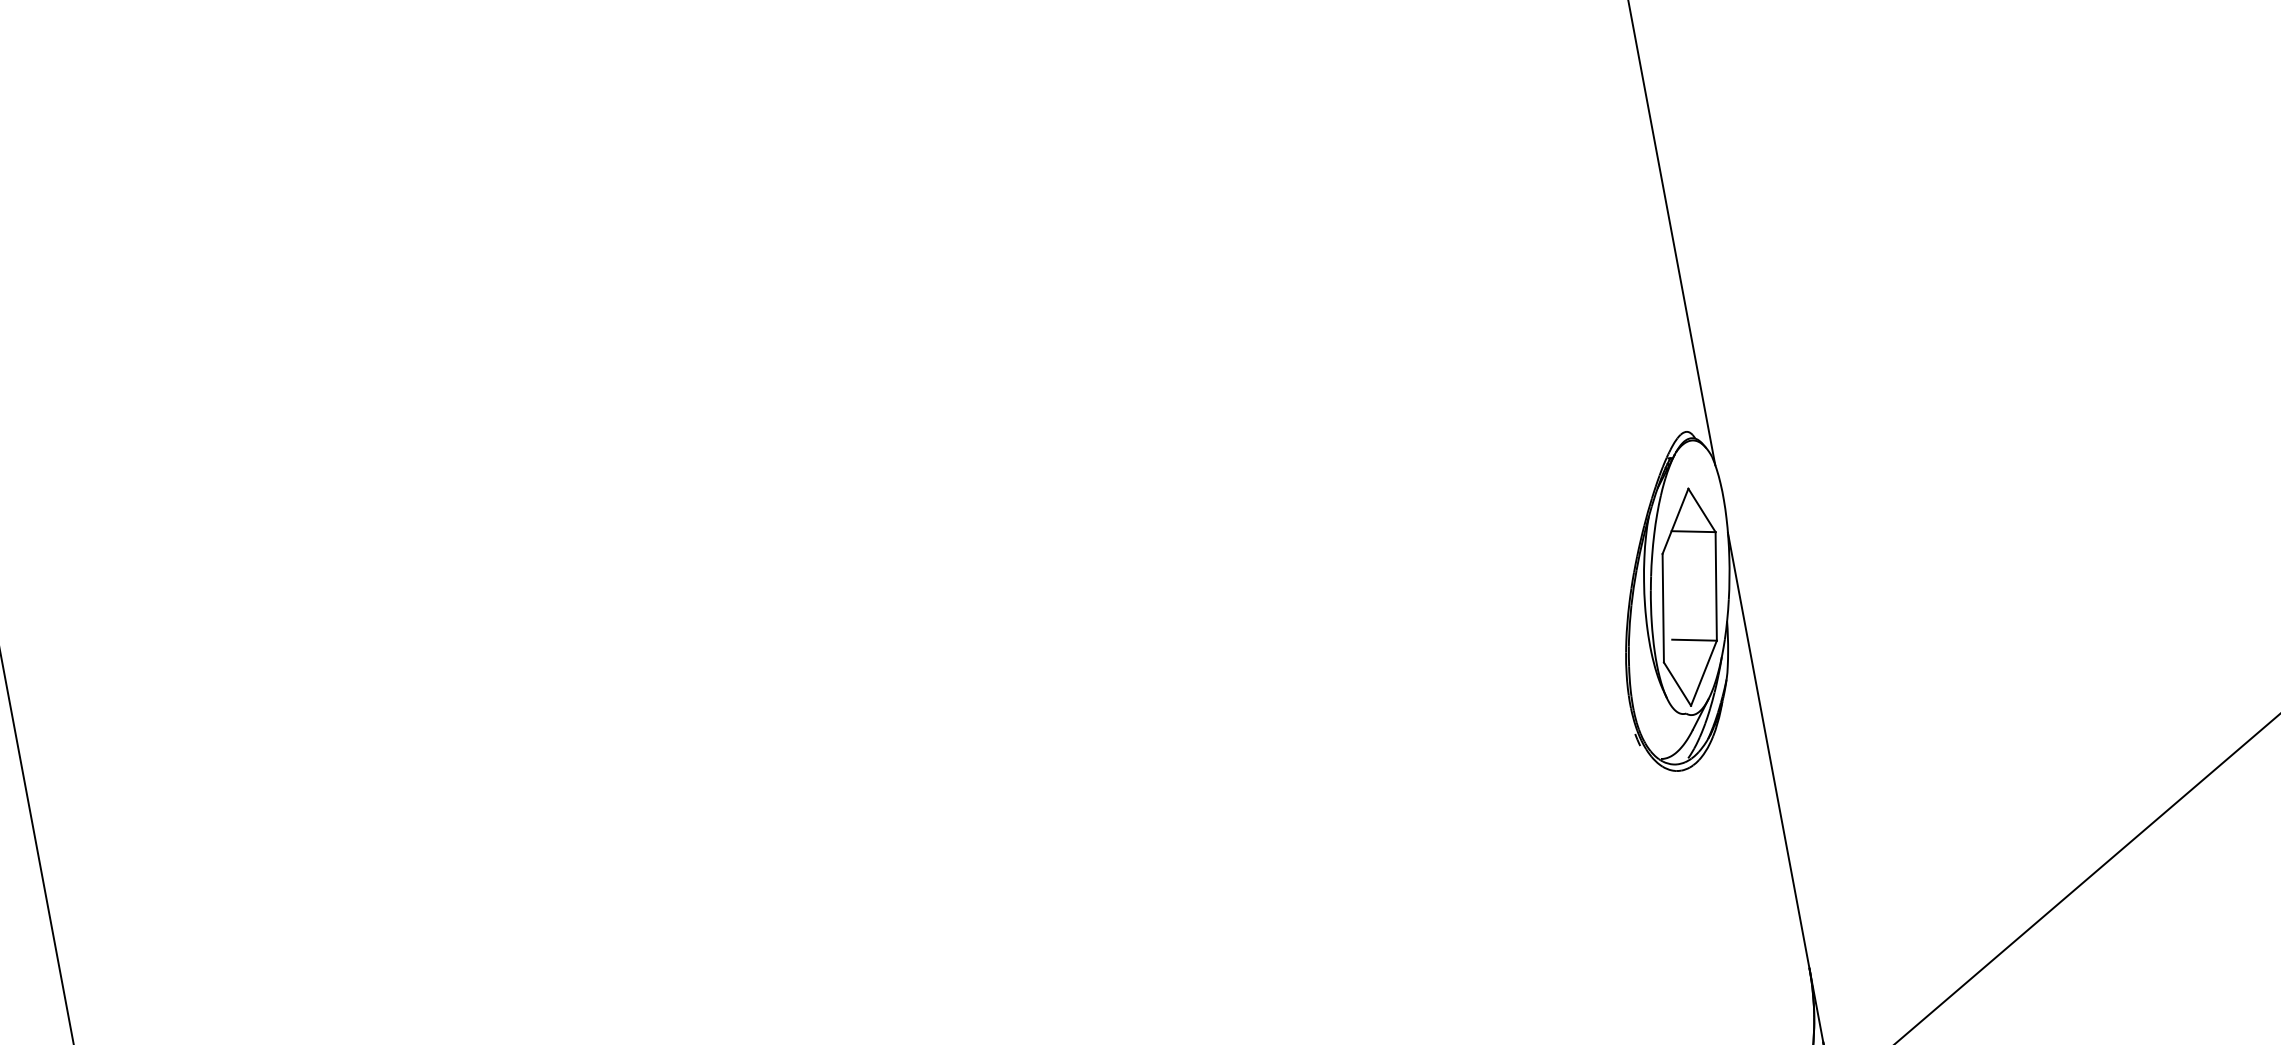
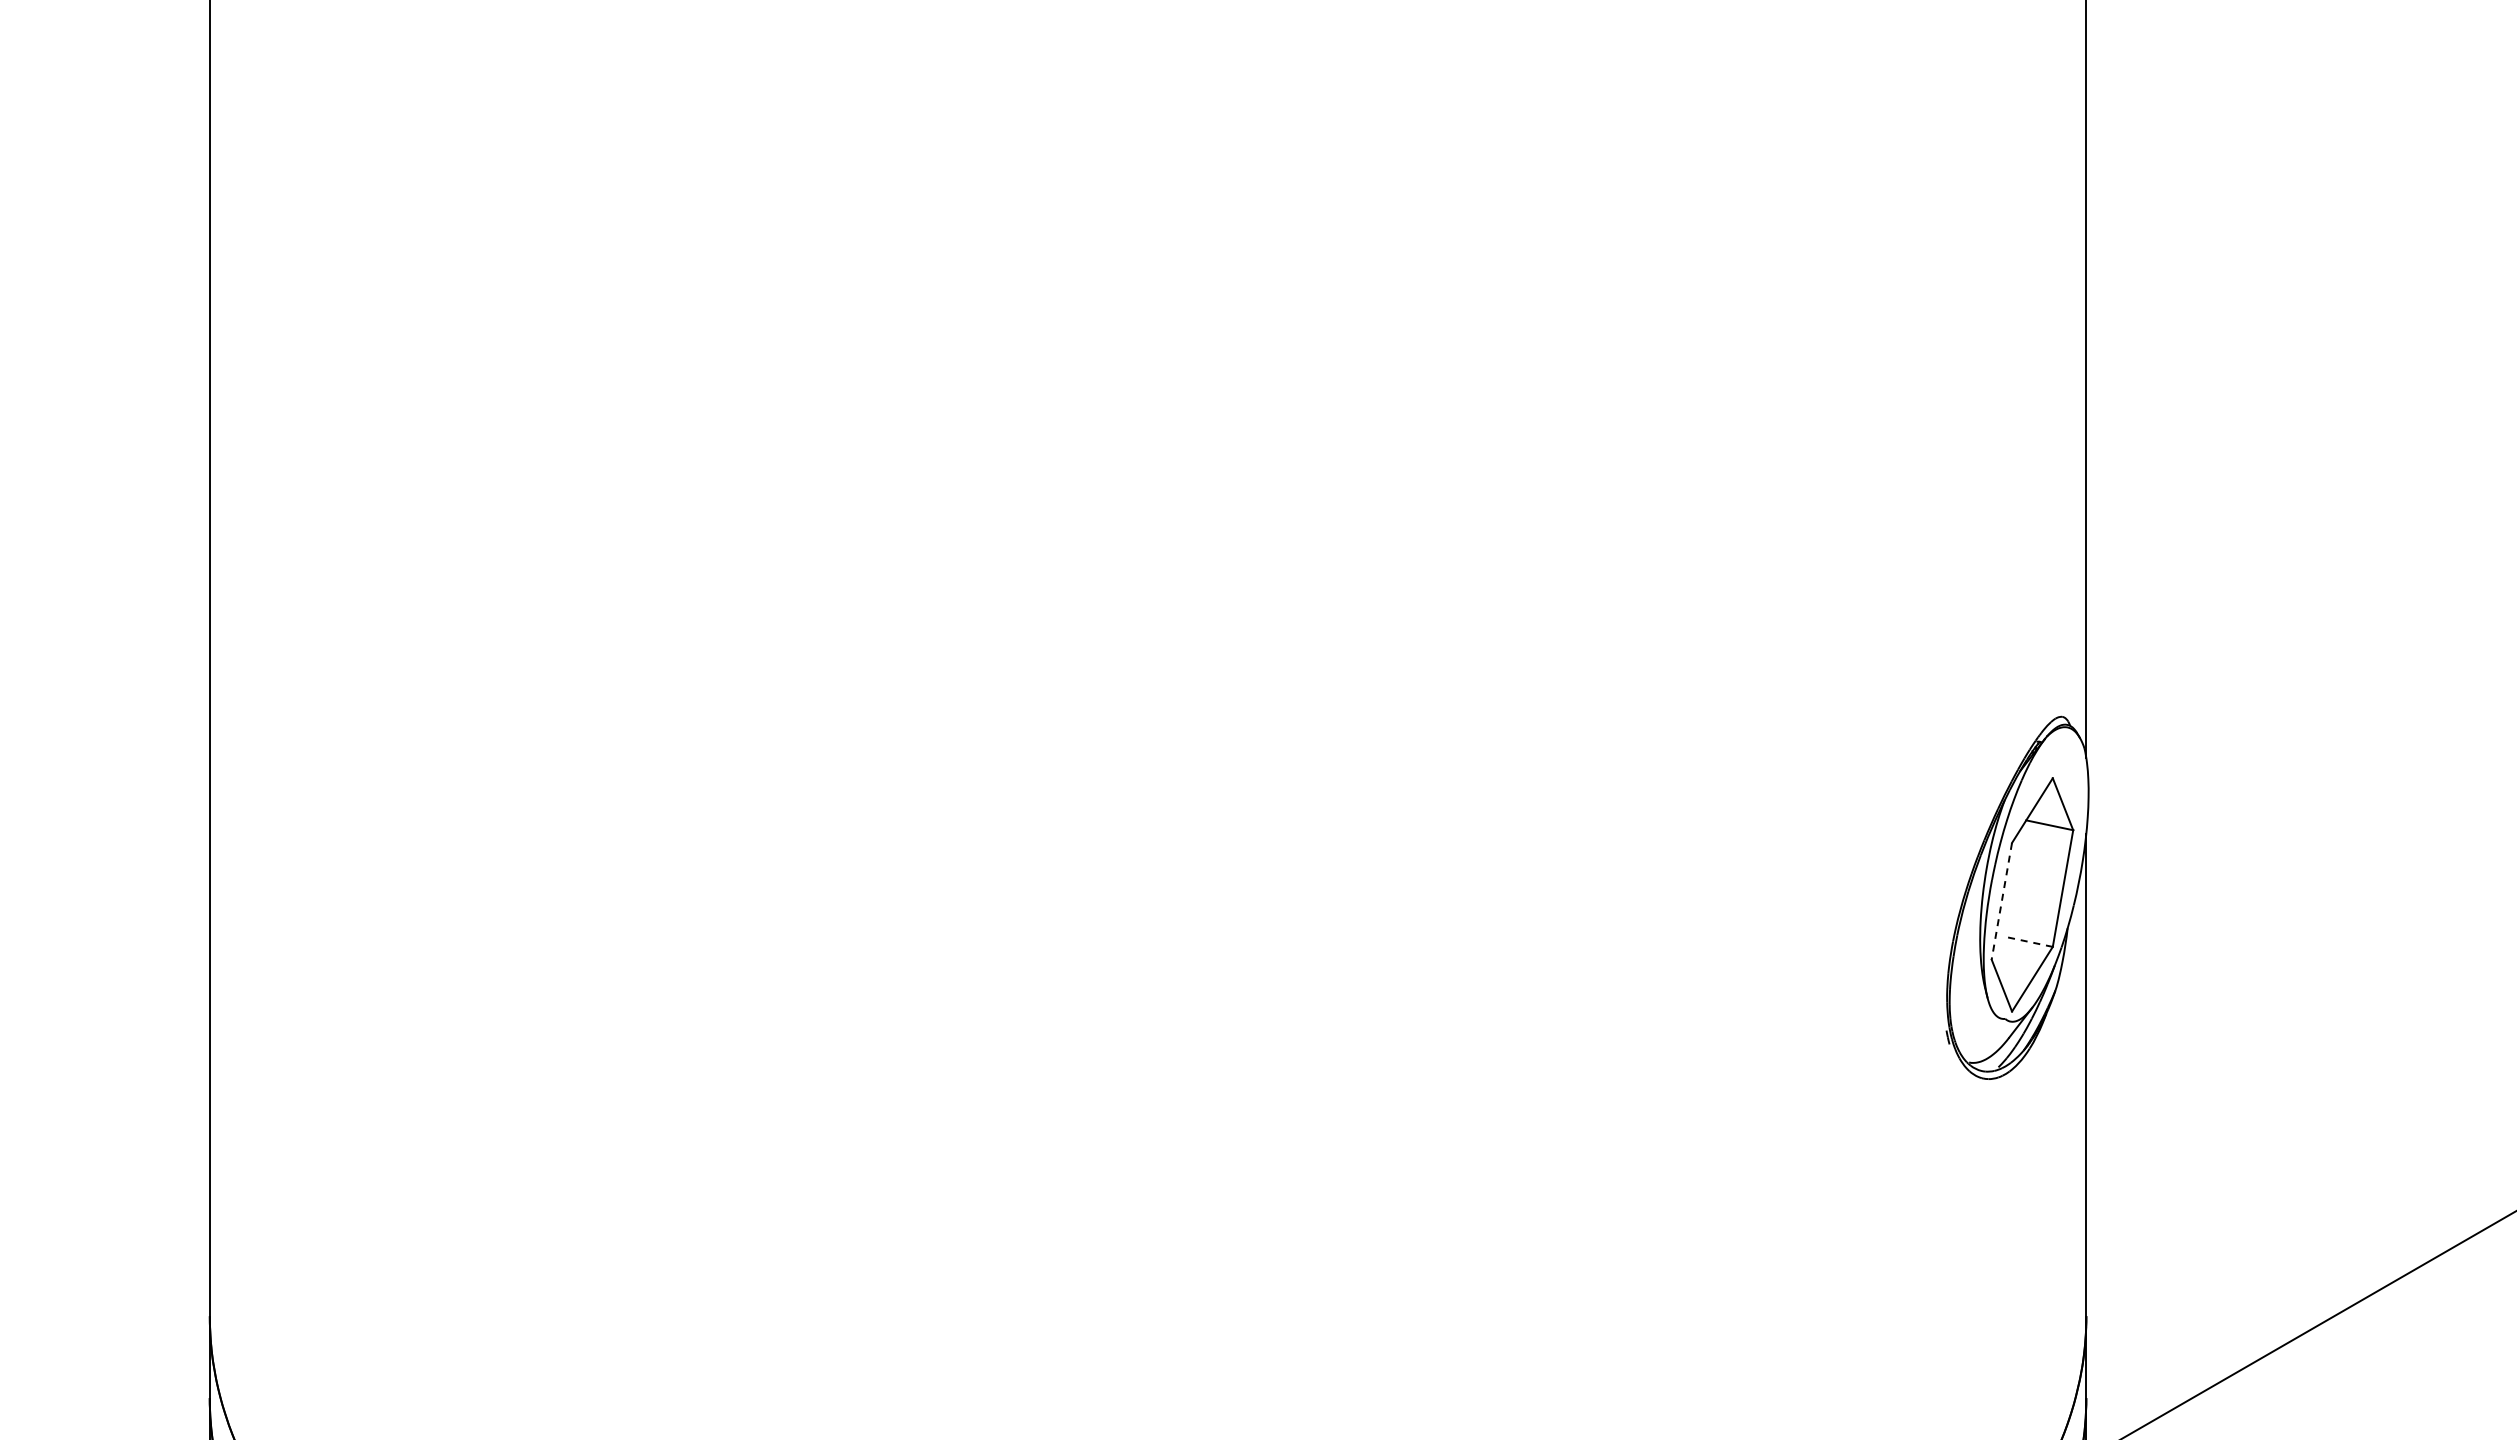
line: (1662, 608) -> (2001, 901), solid -> dashed
line: (1694, 639) -> (2028, 941), solid -> dashed

